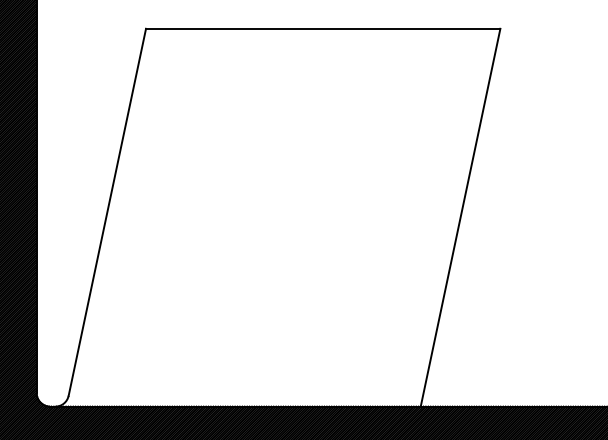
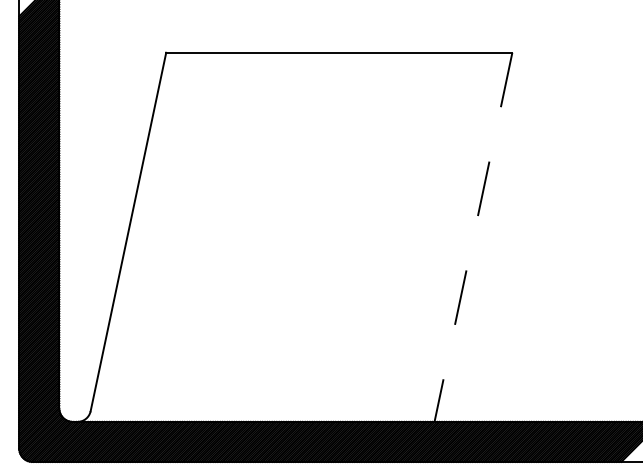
line: (460, 217) -> (473, 237), solid -> dashed

